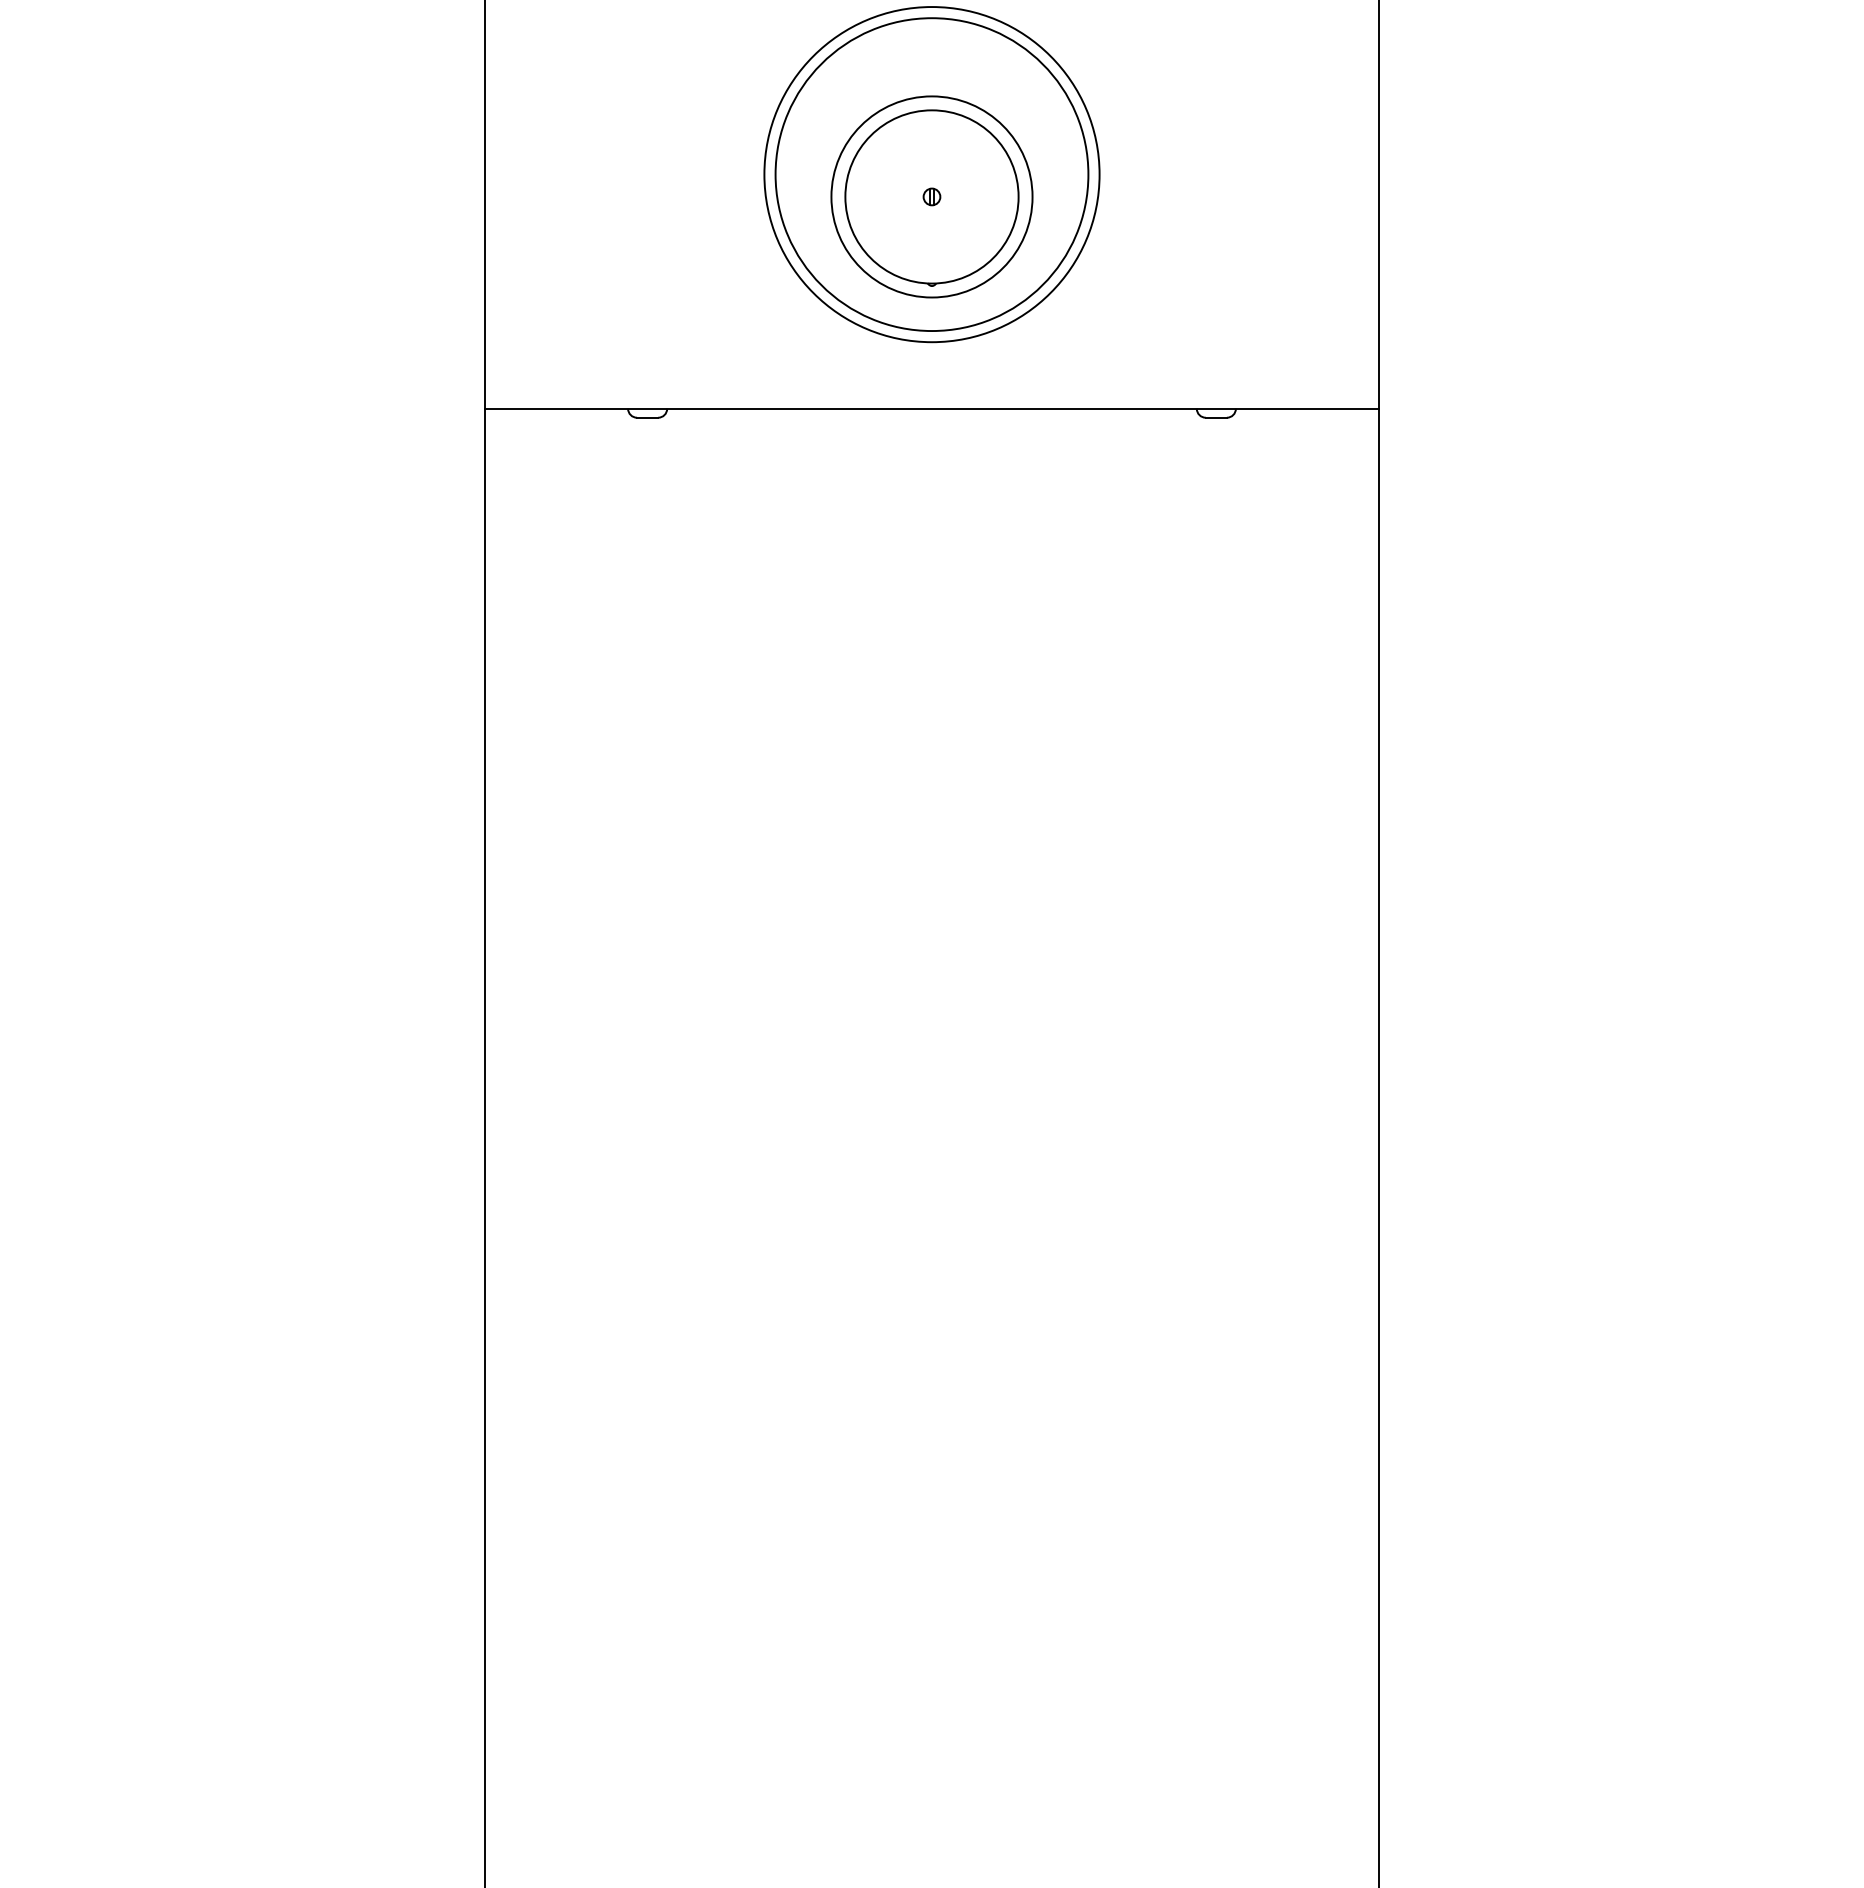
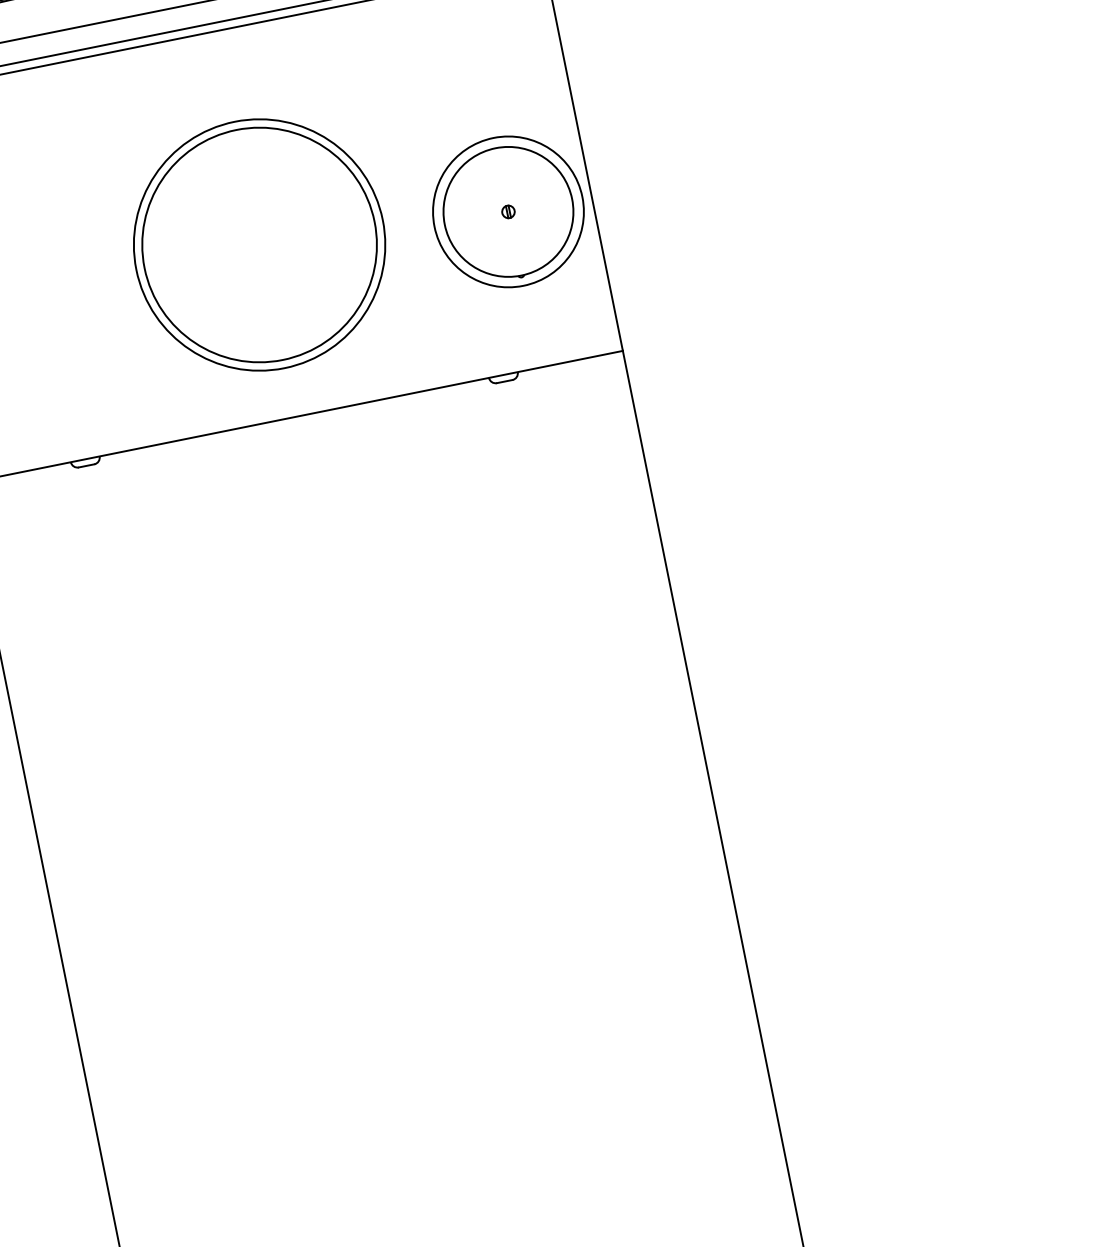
part: (931, 196) -> (508, 211), moved

